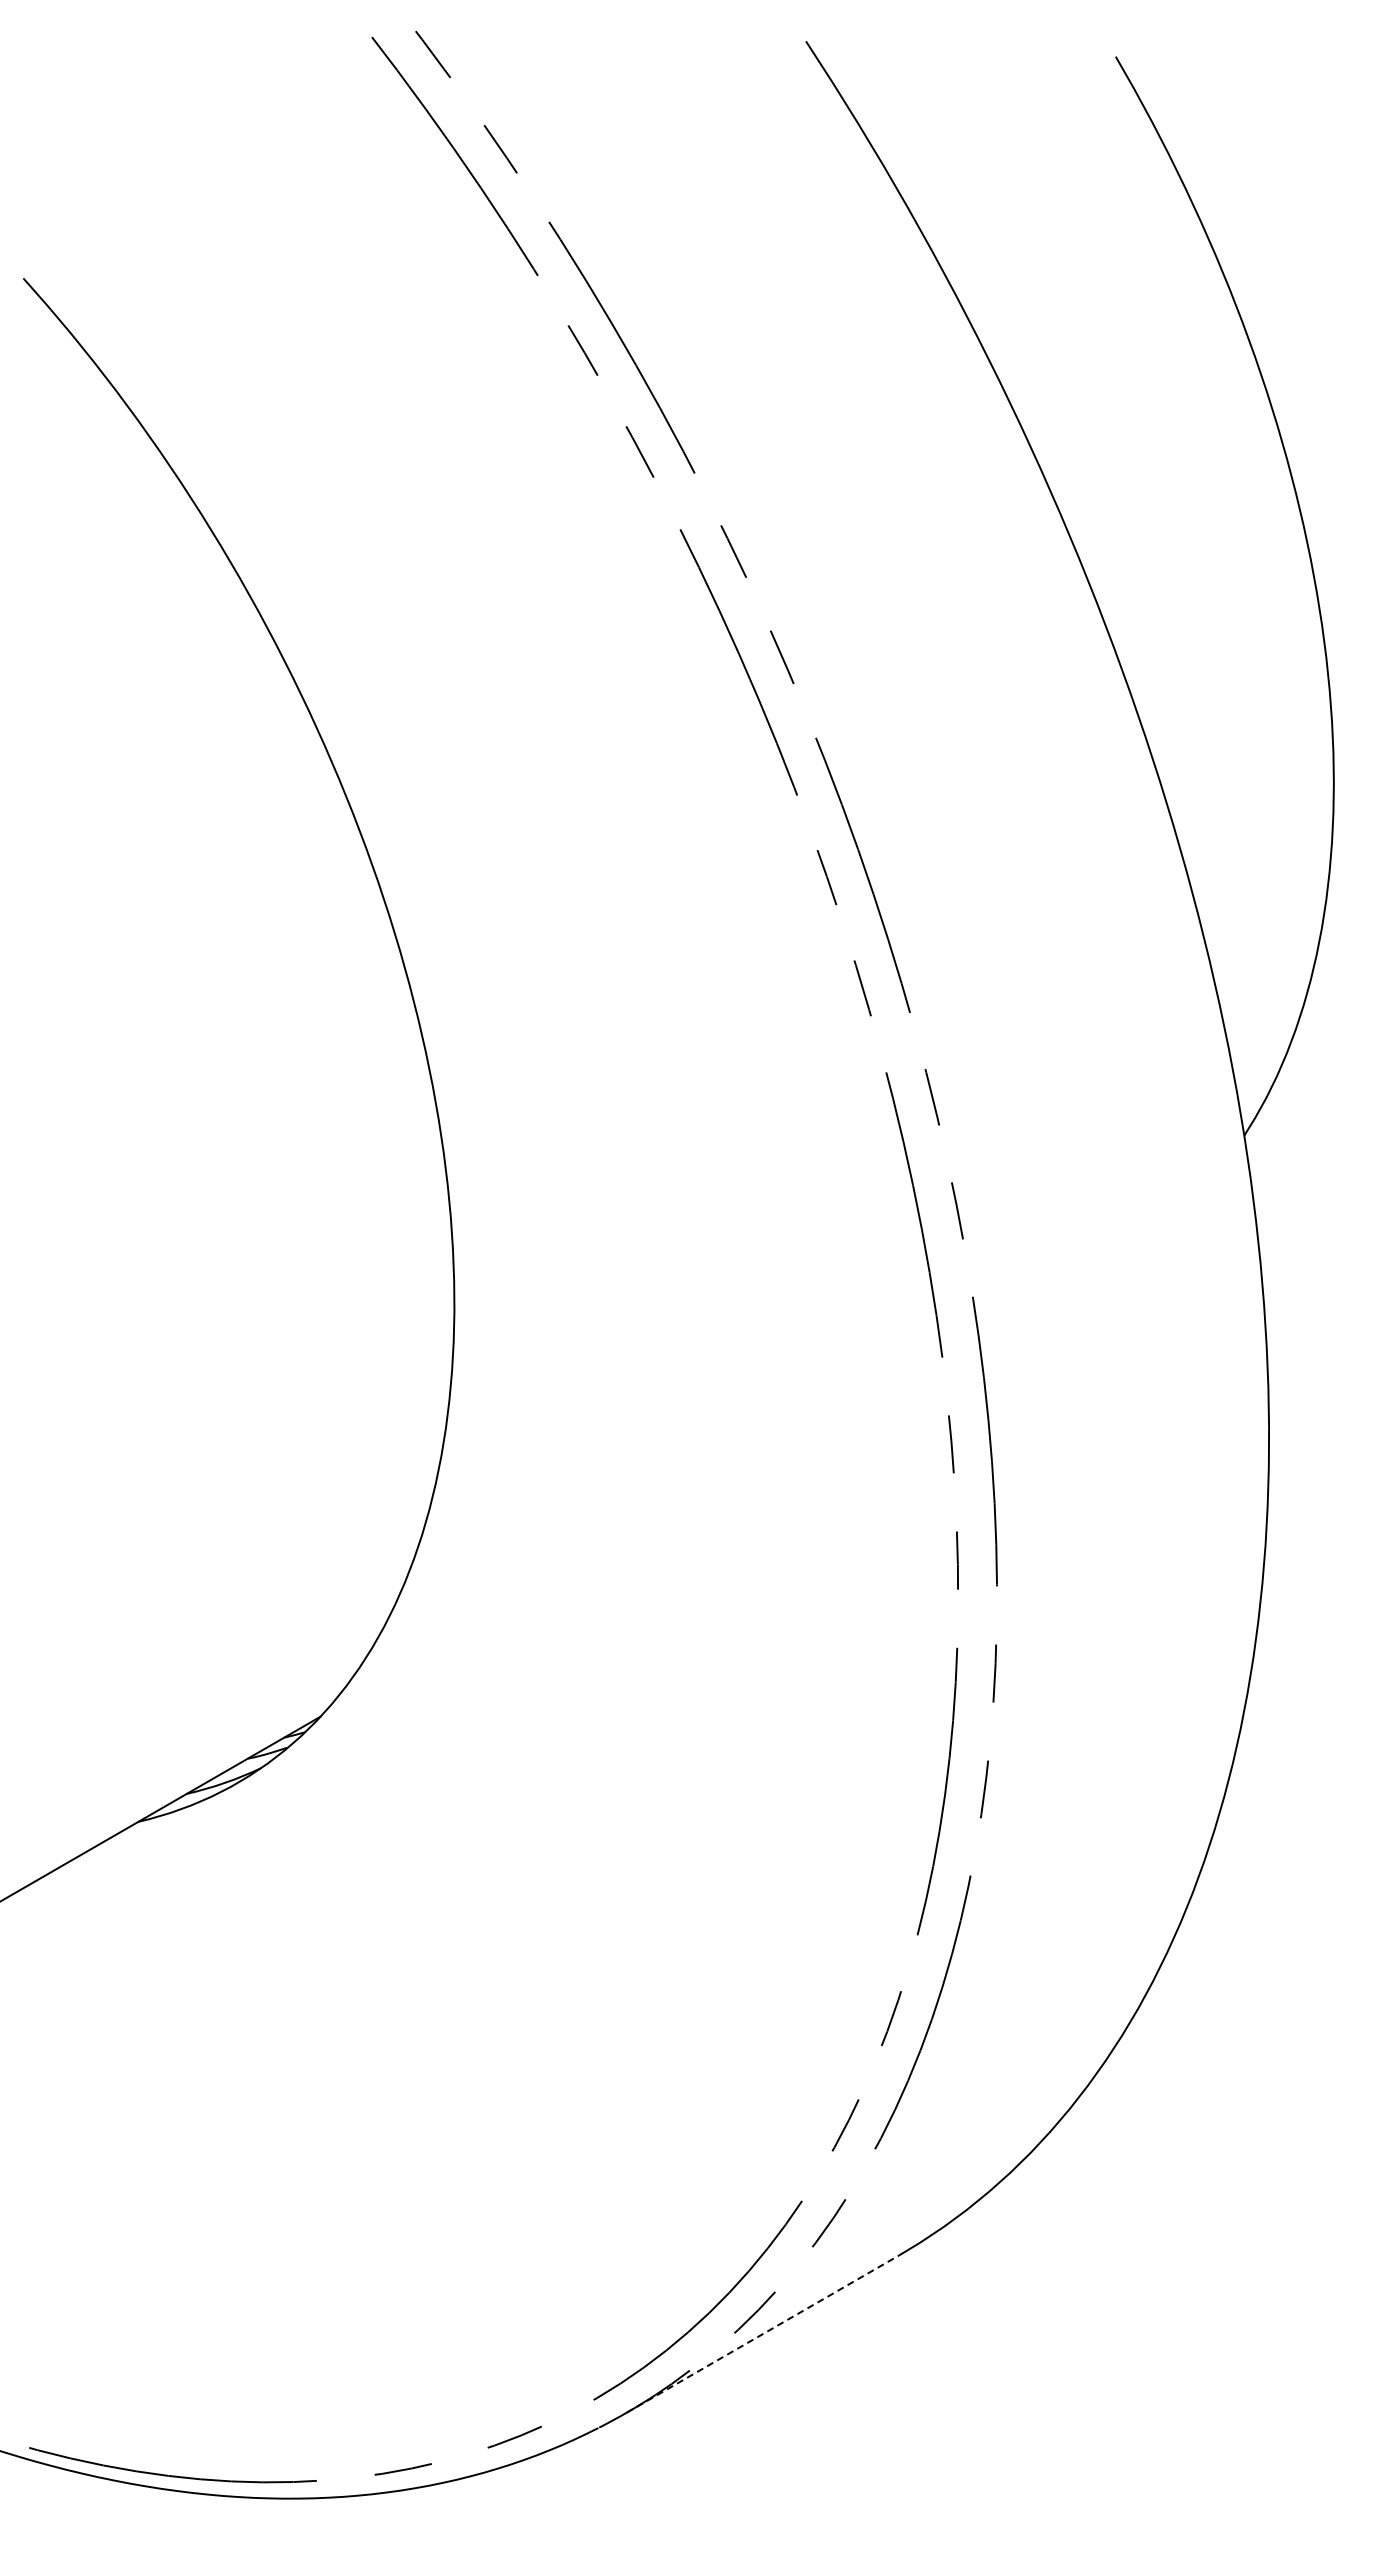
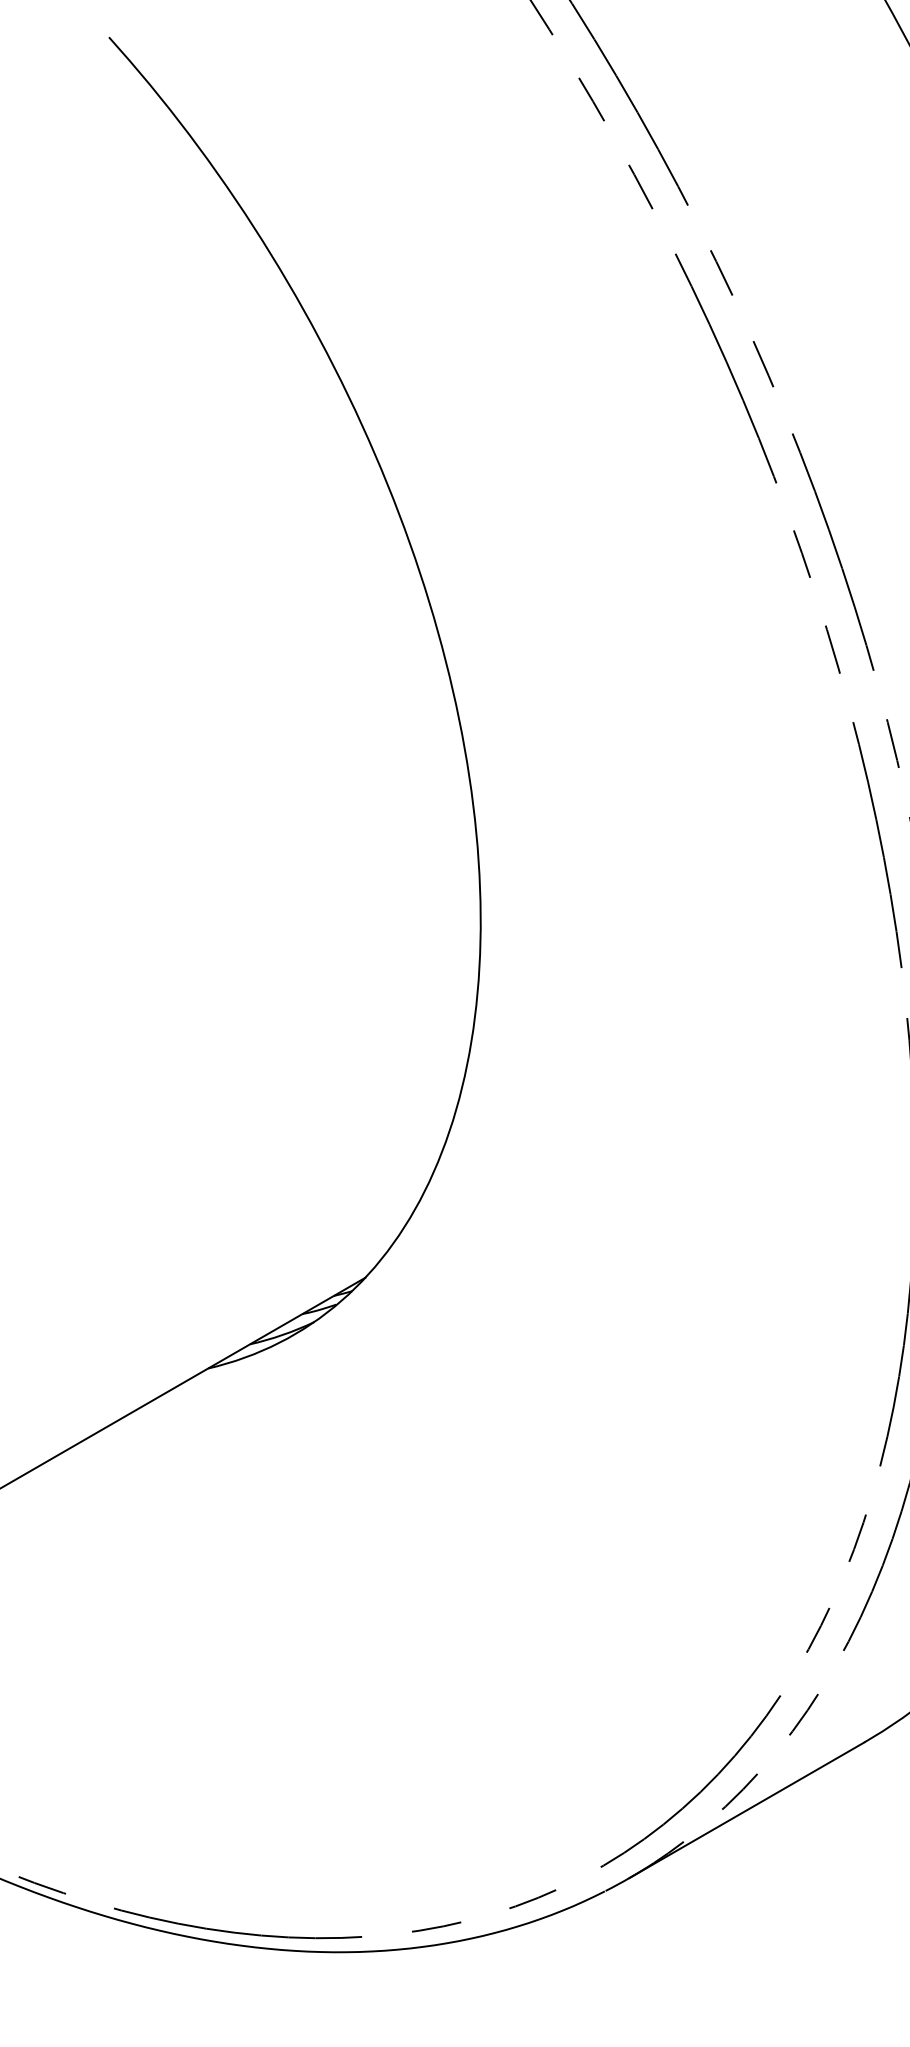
line: (763, 2333) -> (747, 1809), dashed -> solid

